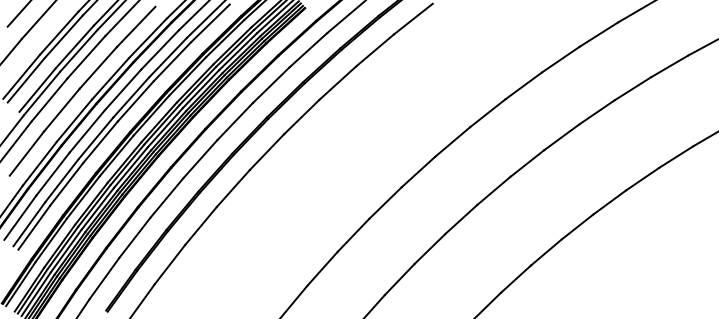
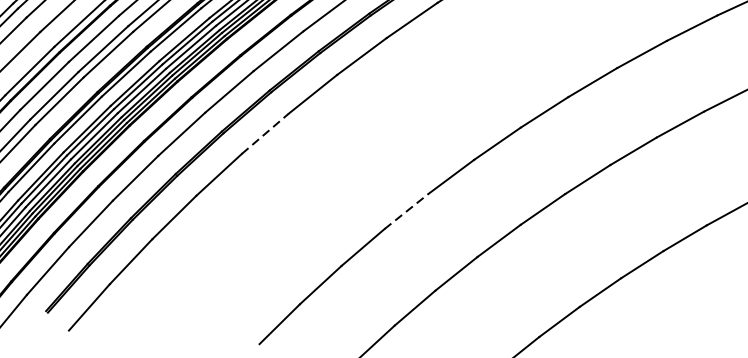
line: (266, 152) -> (264, 134), solid -> dashed
line: (385, 203) -> (406, 212), solid -> dashed

